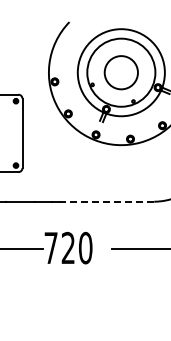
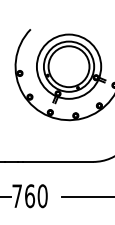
circle: (121, 72) -> (69, 66), size x1.67
line: (106, 201) -> (58, 161), dashed -> solid
text: (68, 247) -> (30, 195), 720 -> 760

